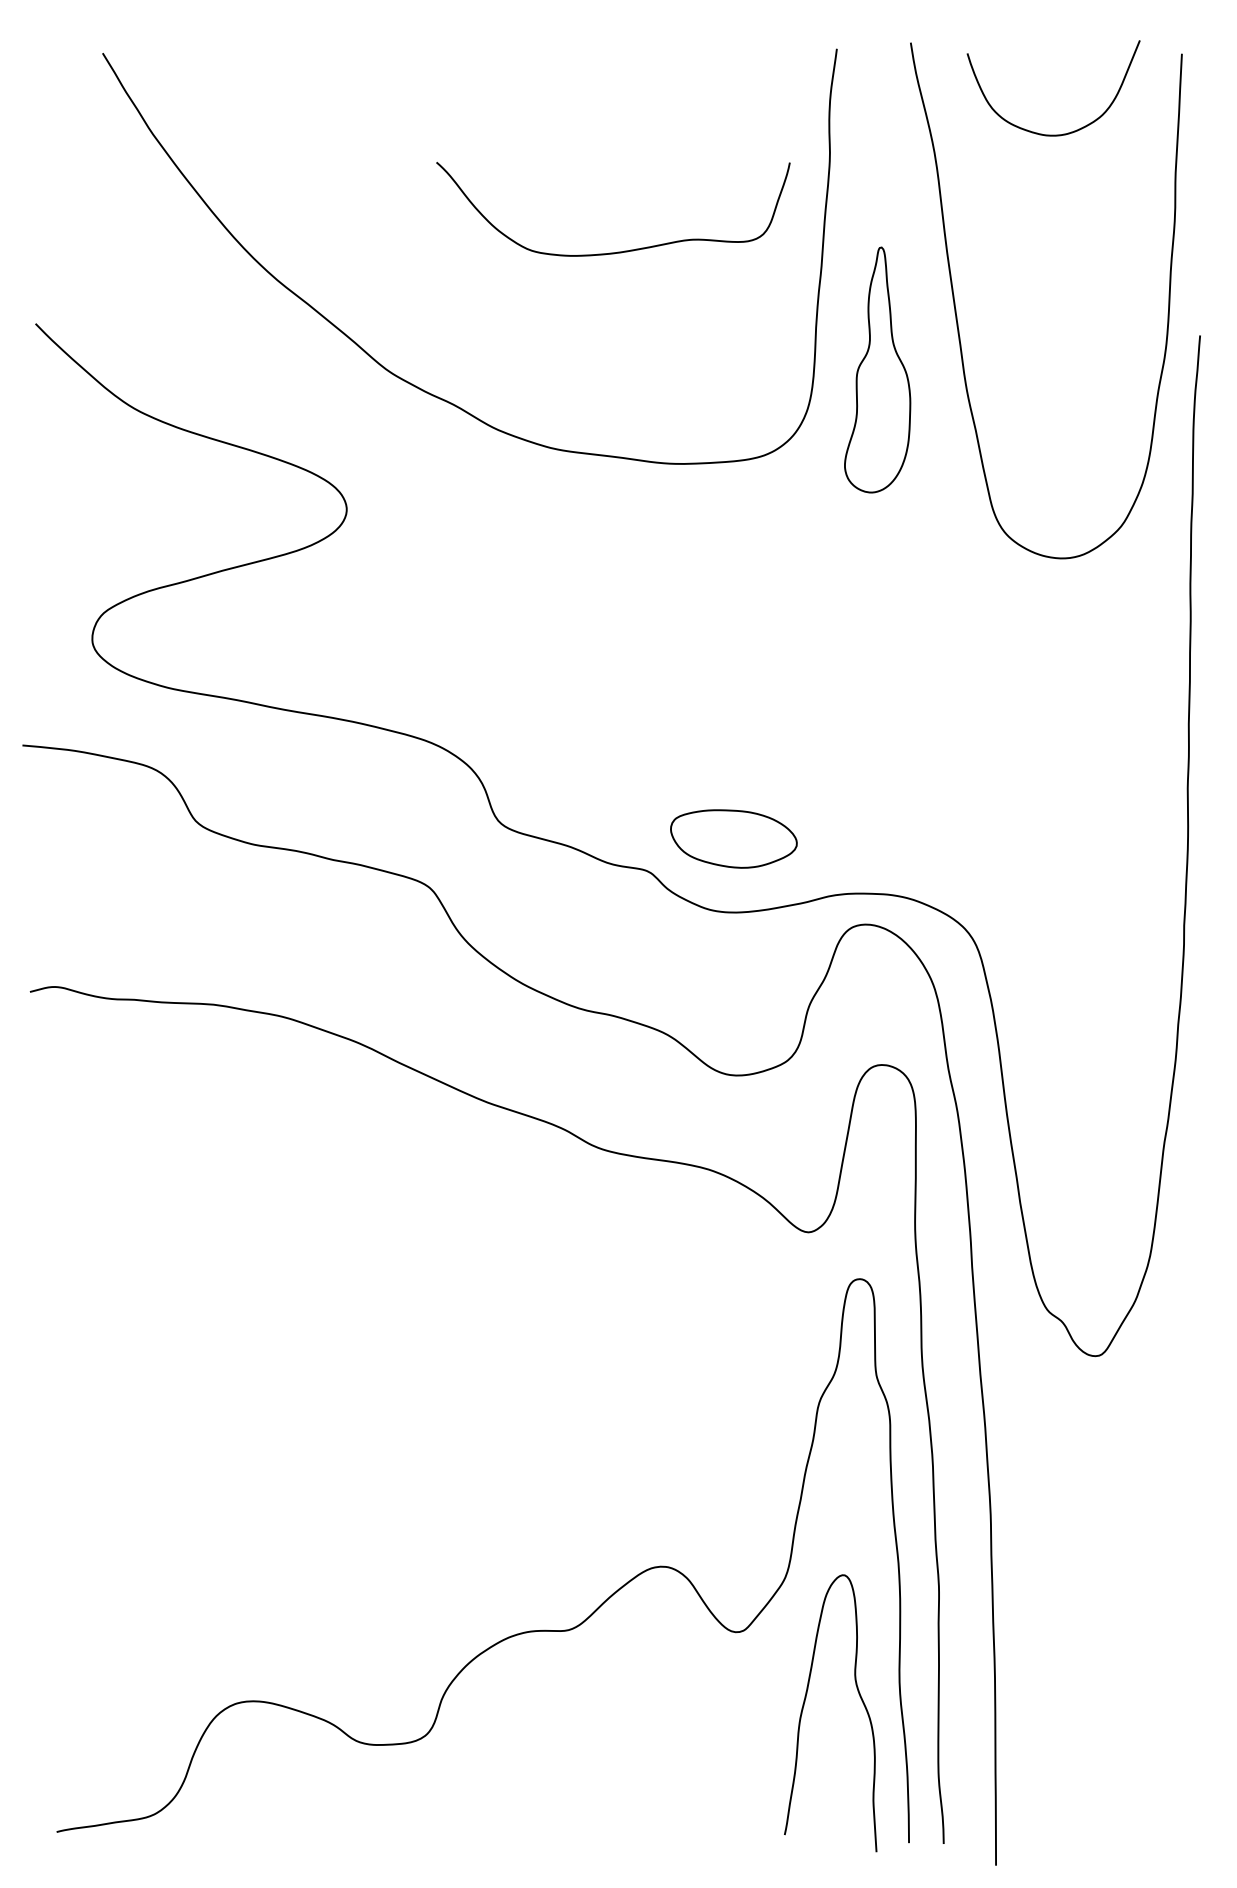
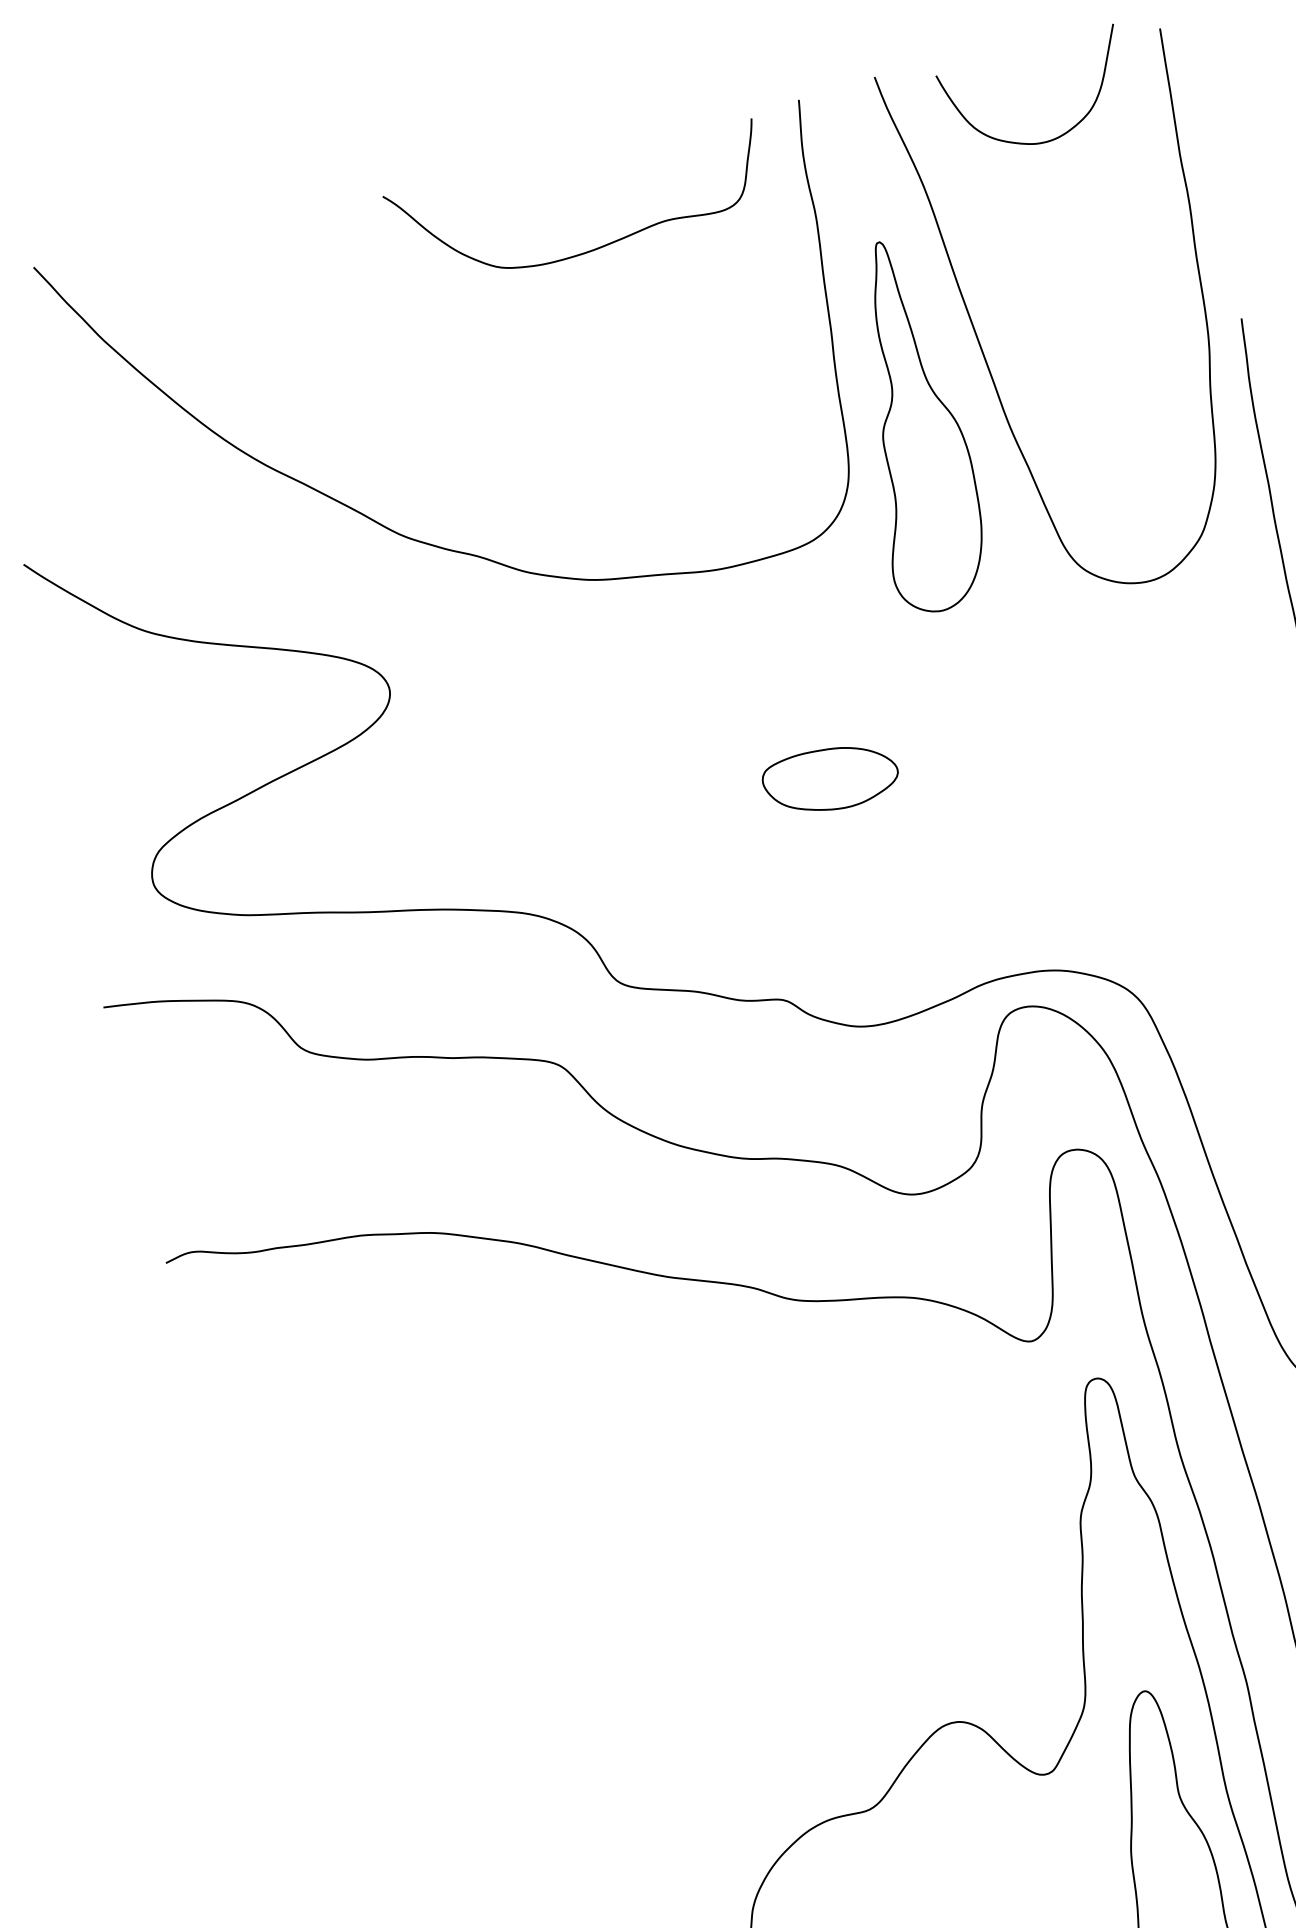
curve: (617, 251) -> (591, 249), moved
part: (877, 369) -> (912, 425), size x1.43
part: (733, 838) -> (830, 778), moved

